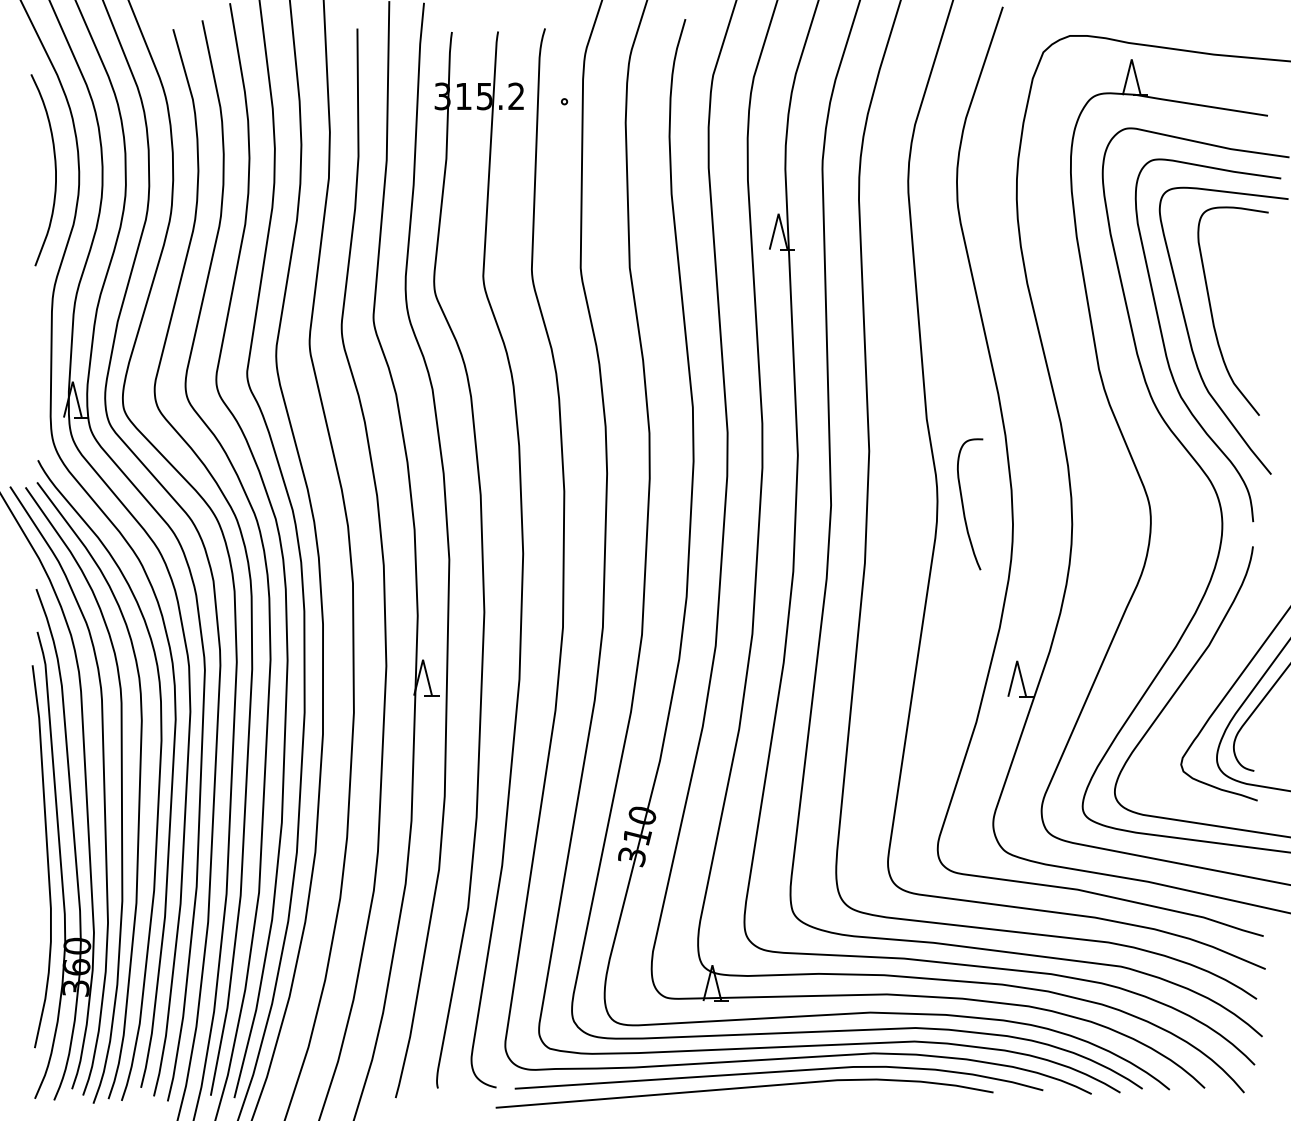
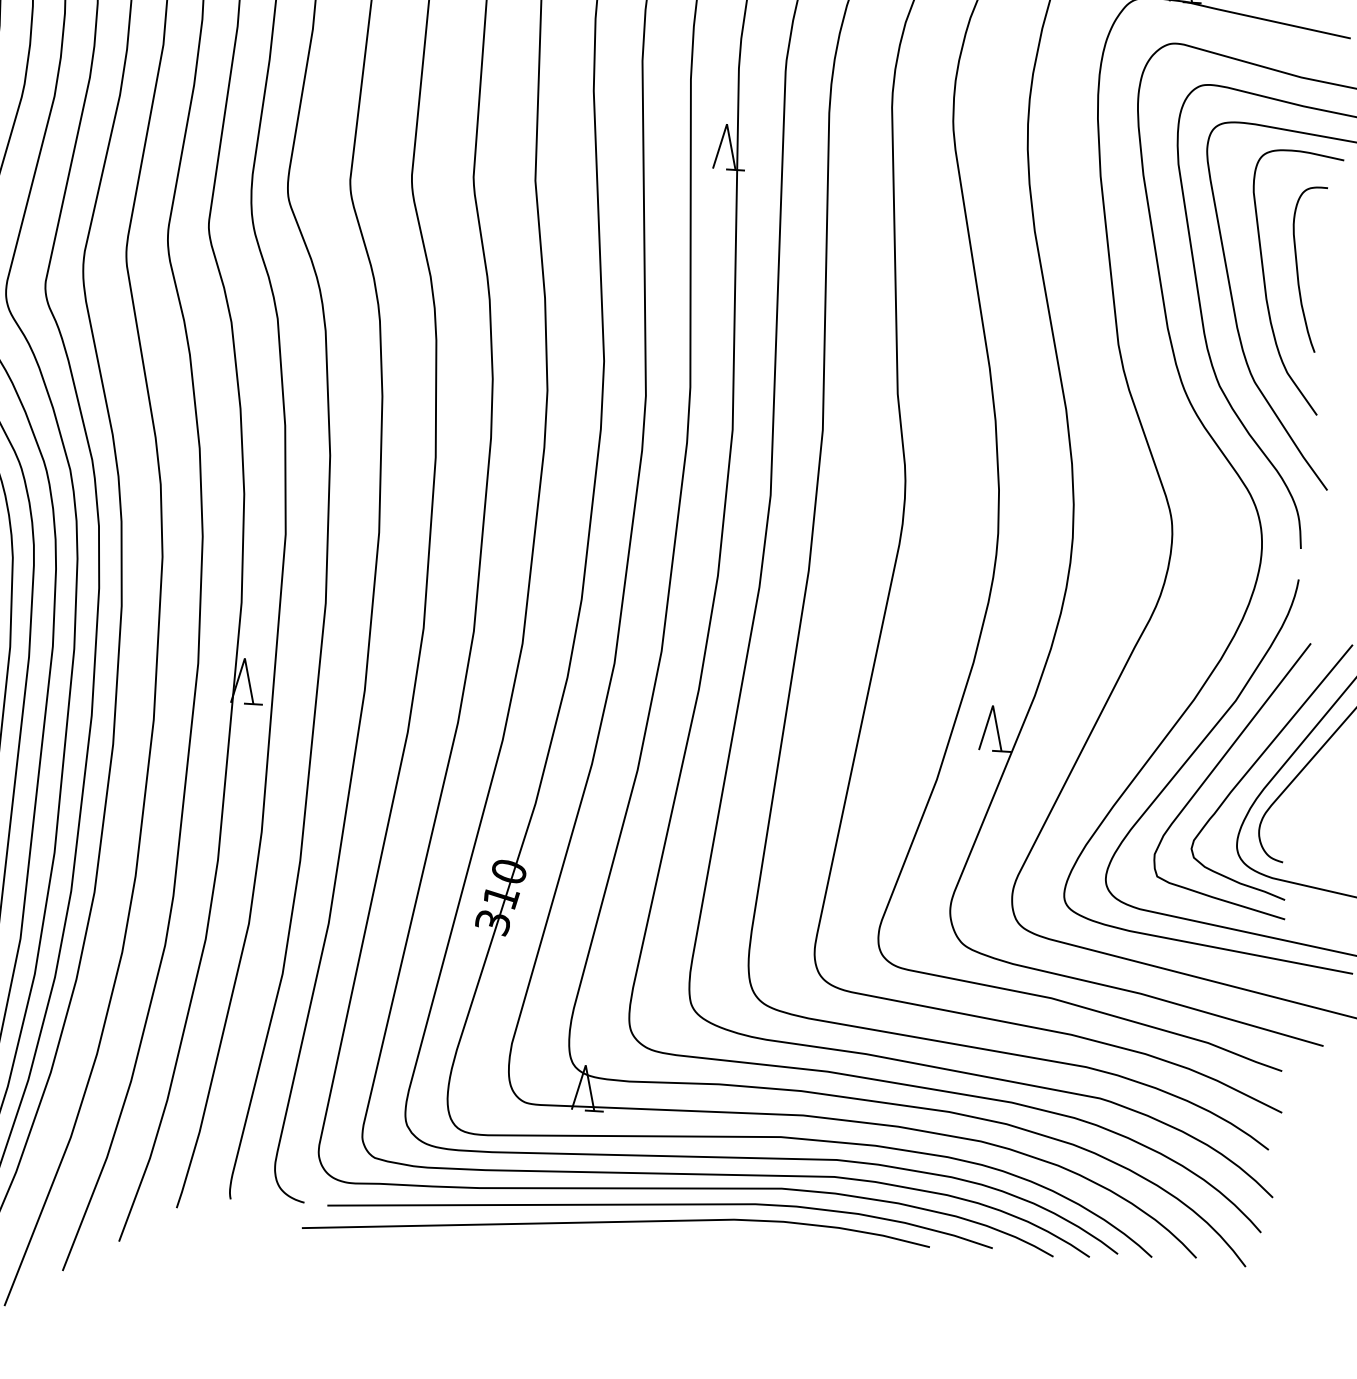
curve: (963, 504) -> (1298, 268), moved
curve: (1196, 700) -> (1215, 769), added

